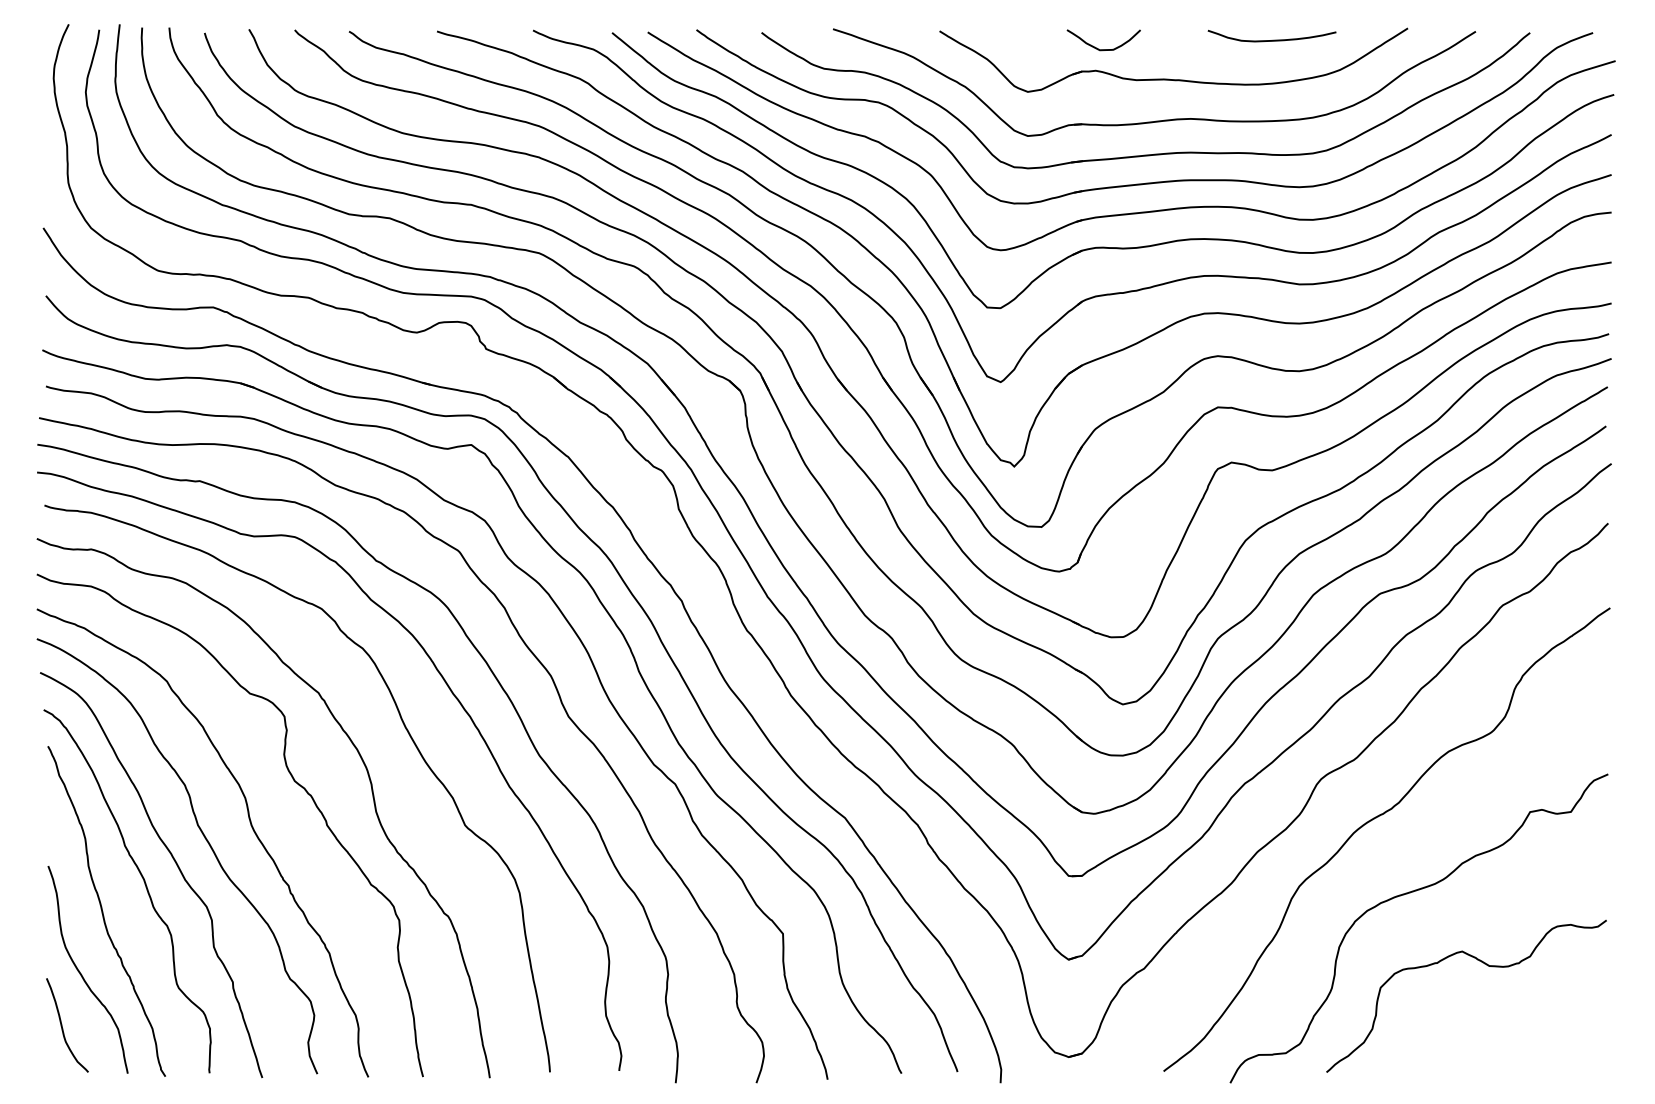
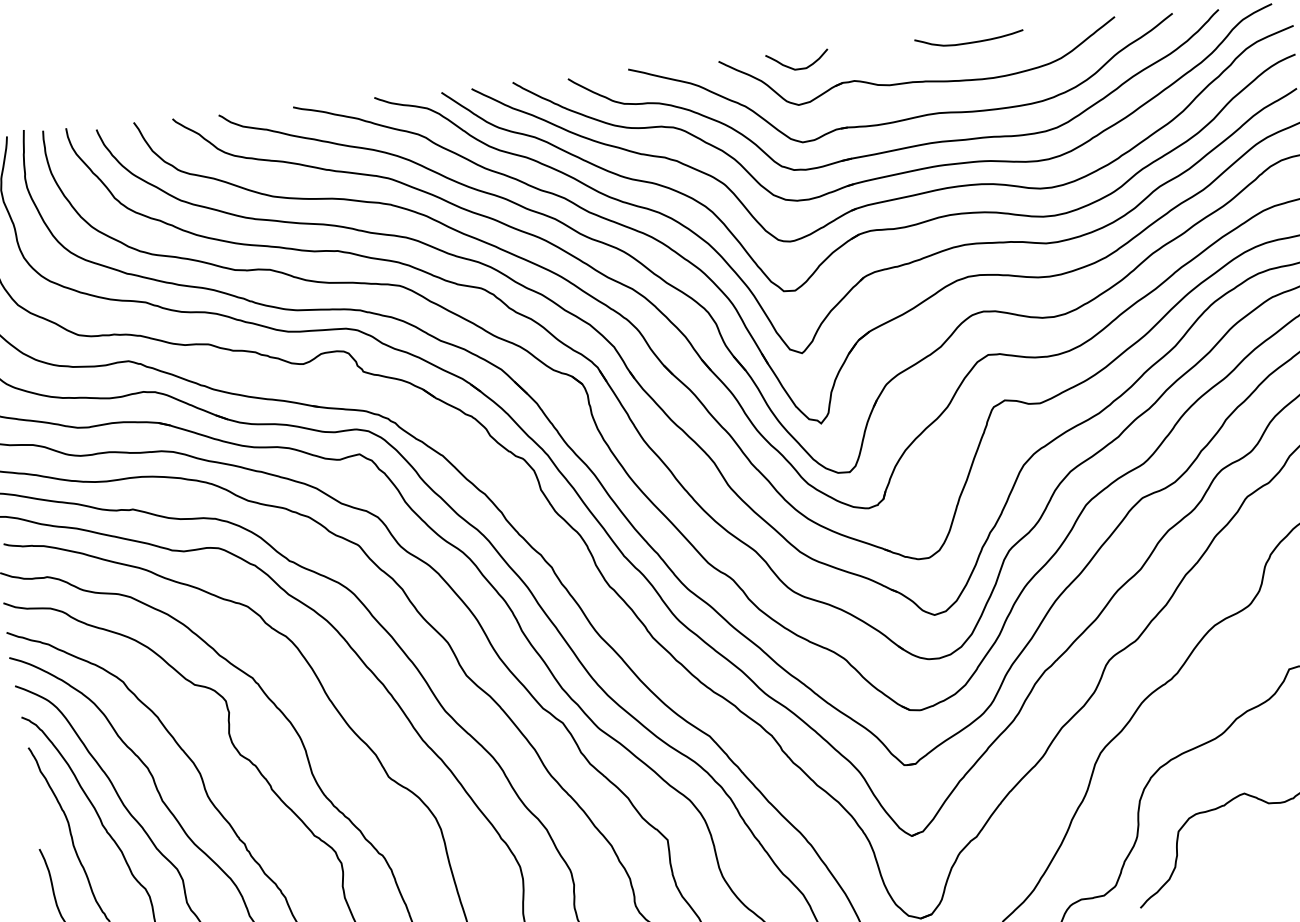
curve: (1272, 39) -> (969, 41), moved
curve: (1103, 49) -> (798, 68), moved

